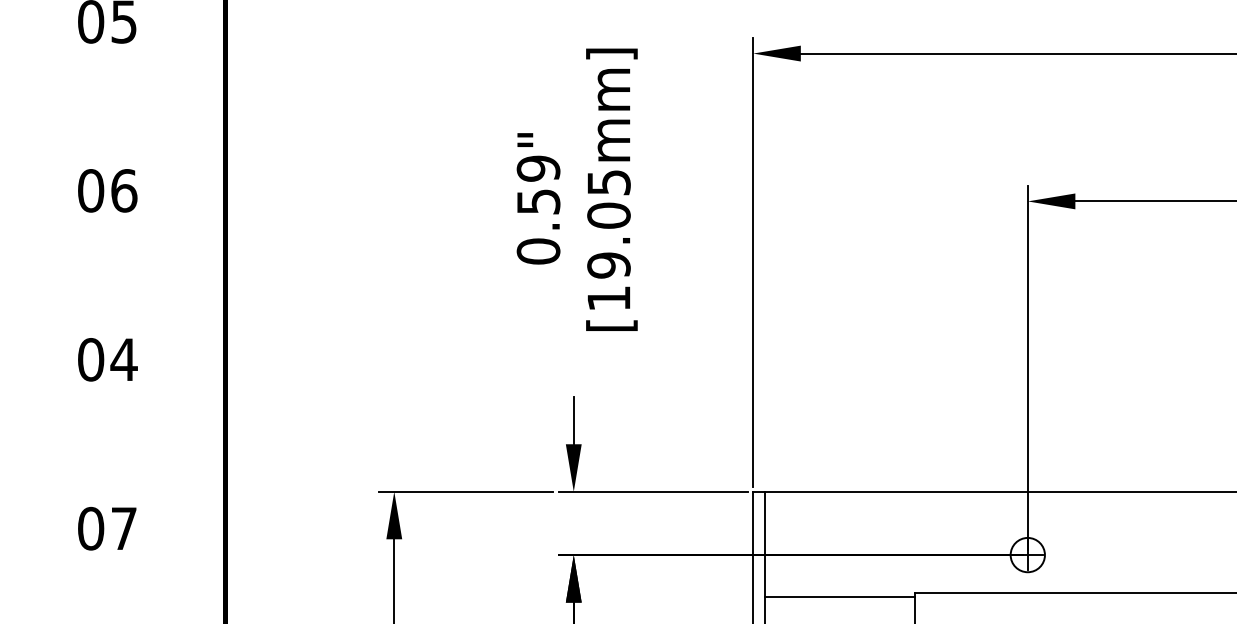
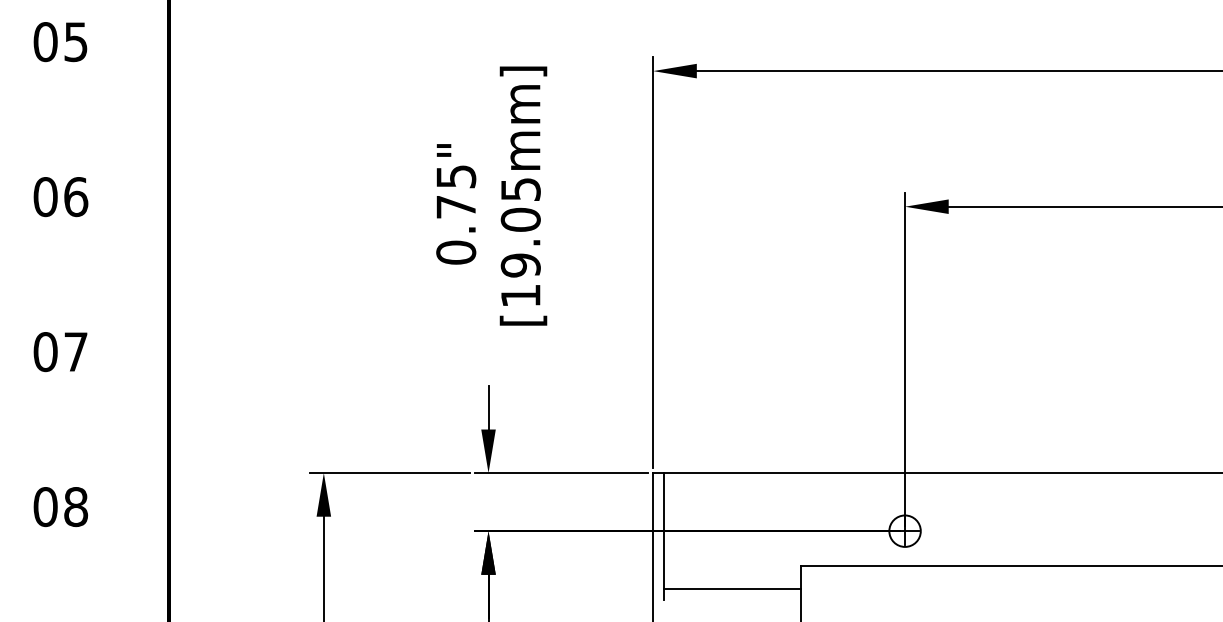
text: (538, 184) -> (456, 191), 0.59" -> 0.75"
text: (123, 359) -> (75, 351), 04 -> 07
text: (124, 529) -> (76, 507), 07 -> 08
line: (839, 596) -> (732, 589), moved

